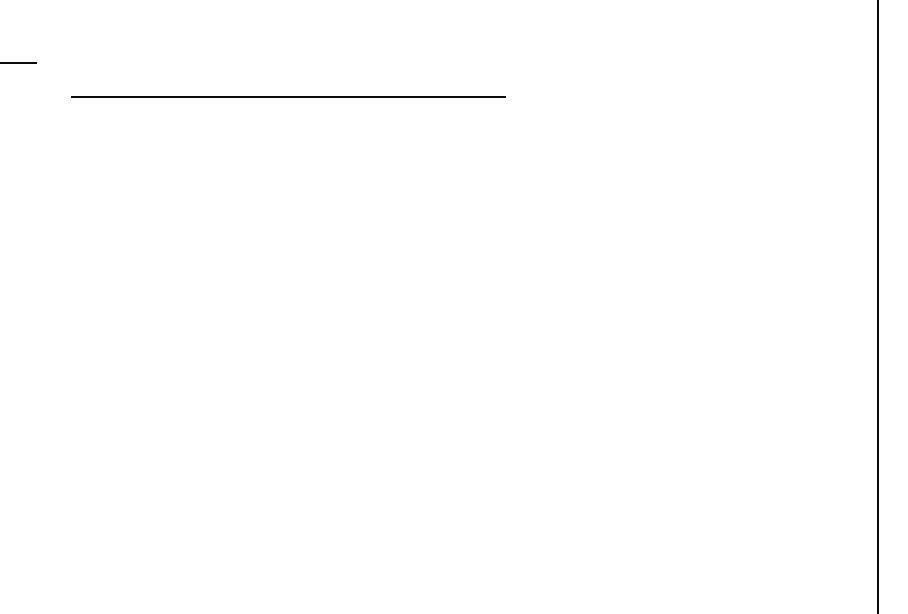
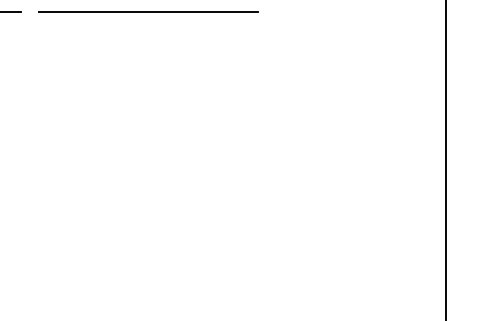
line: (289, 95) -> (148, 11), moved

